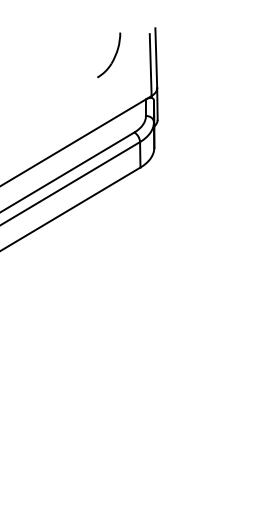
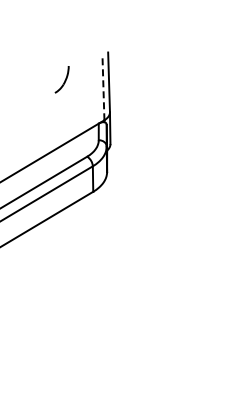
part: (109, 55) -> (62, 79), size x0.6
line: (150, 65) -> (103, 89), solid -> dashed

